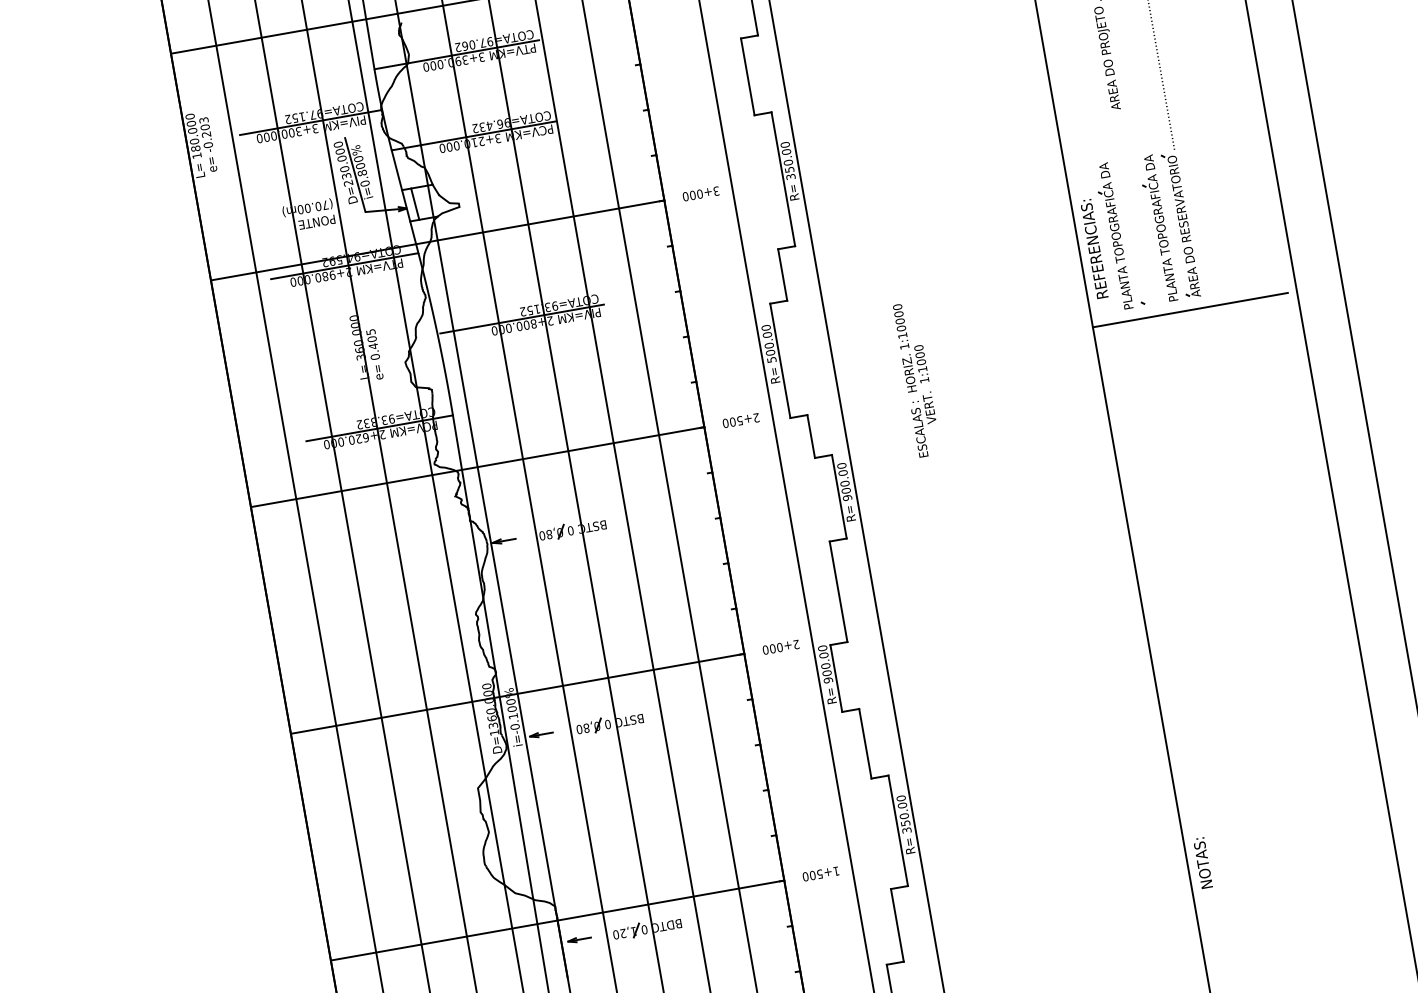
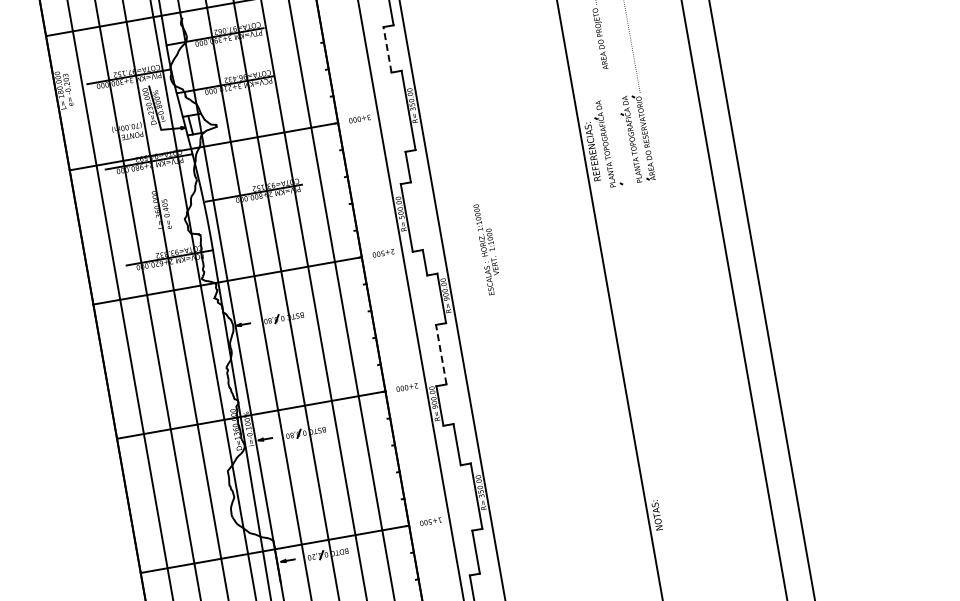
line: (747, 76) -> (387, 49), solid -> dashed
line: (1190, 309) -> (649, 187), removed
text: (913, 380) -> (485, 249), moved
line: (838, 591) -> (441, 354), solid -> dashed

